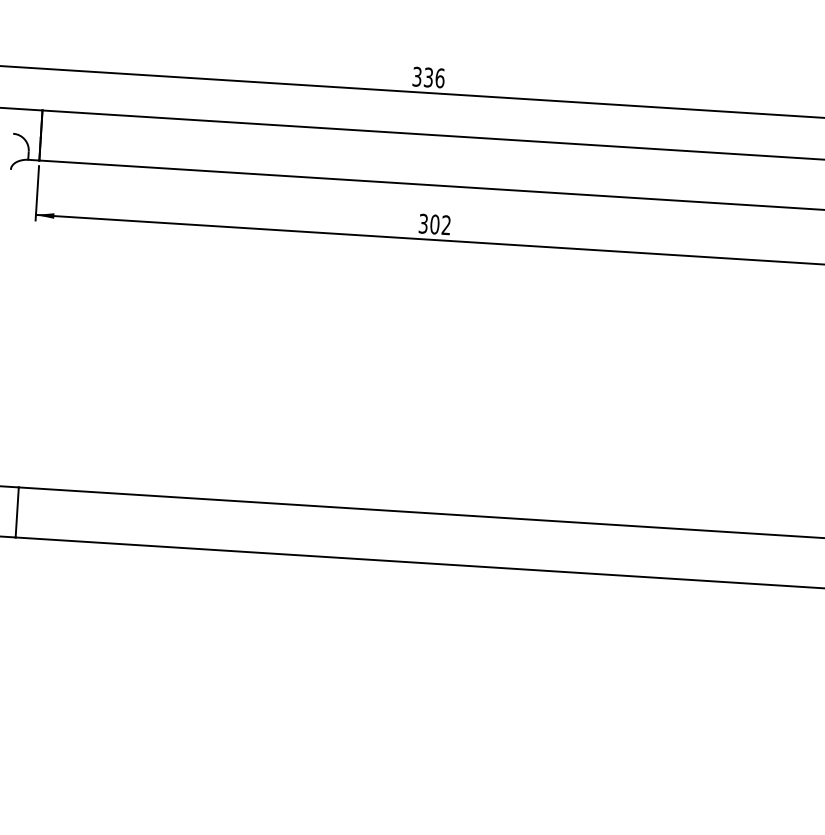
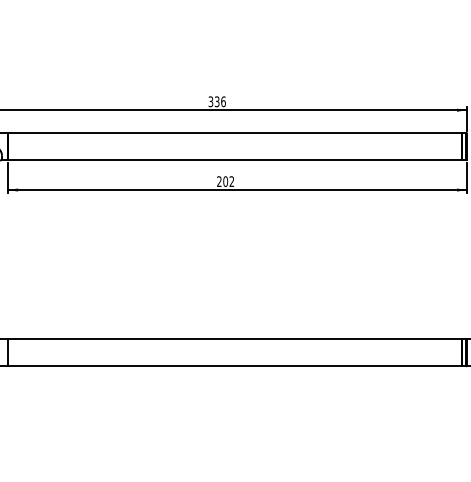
text: (423, 223) -> (219, 181), 302 -> 202

